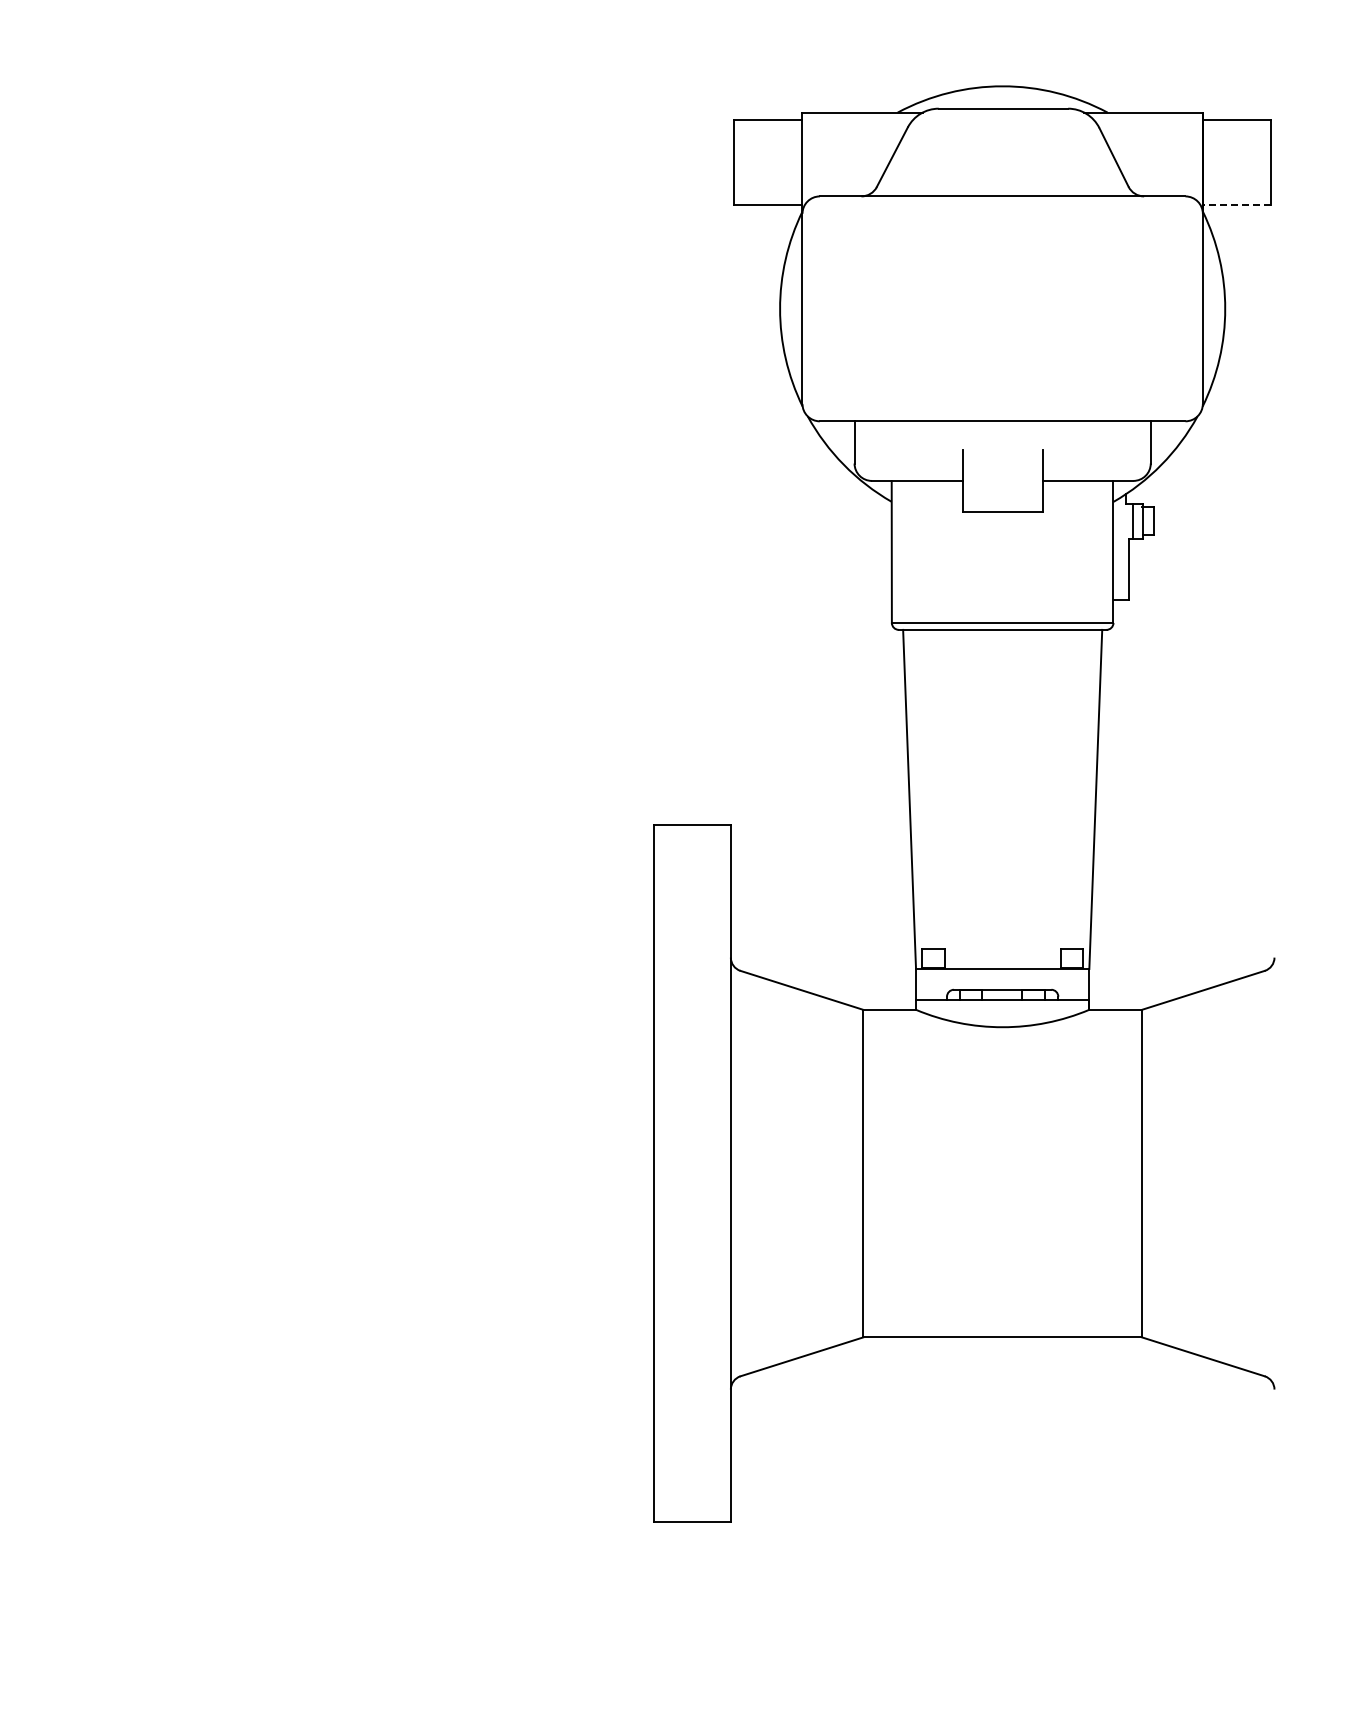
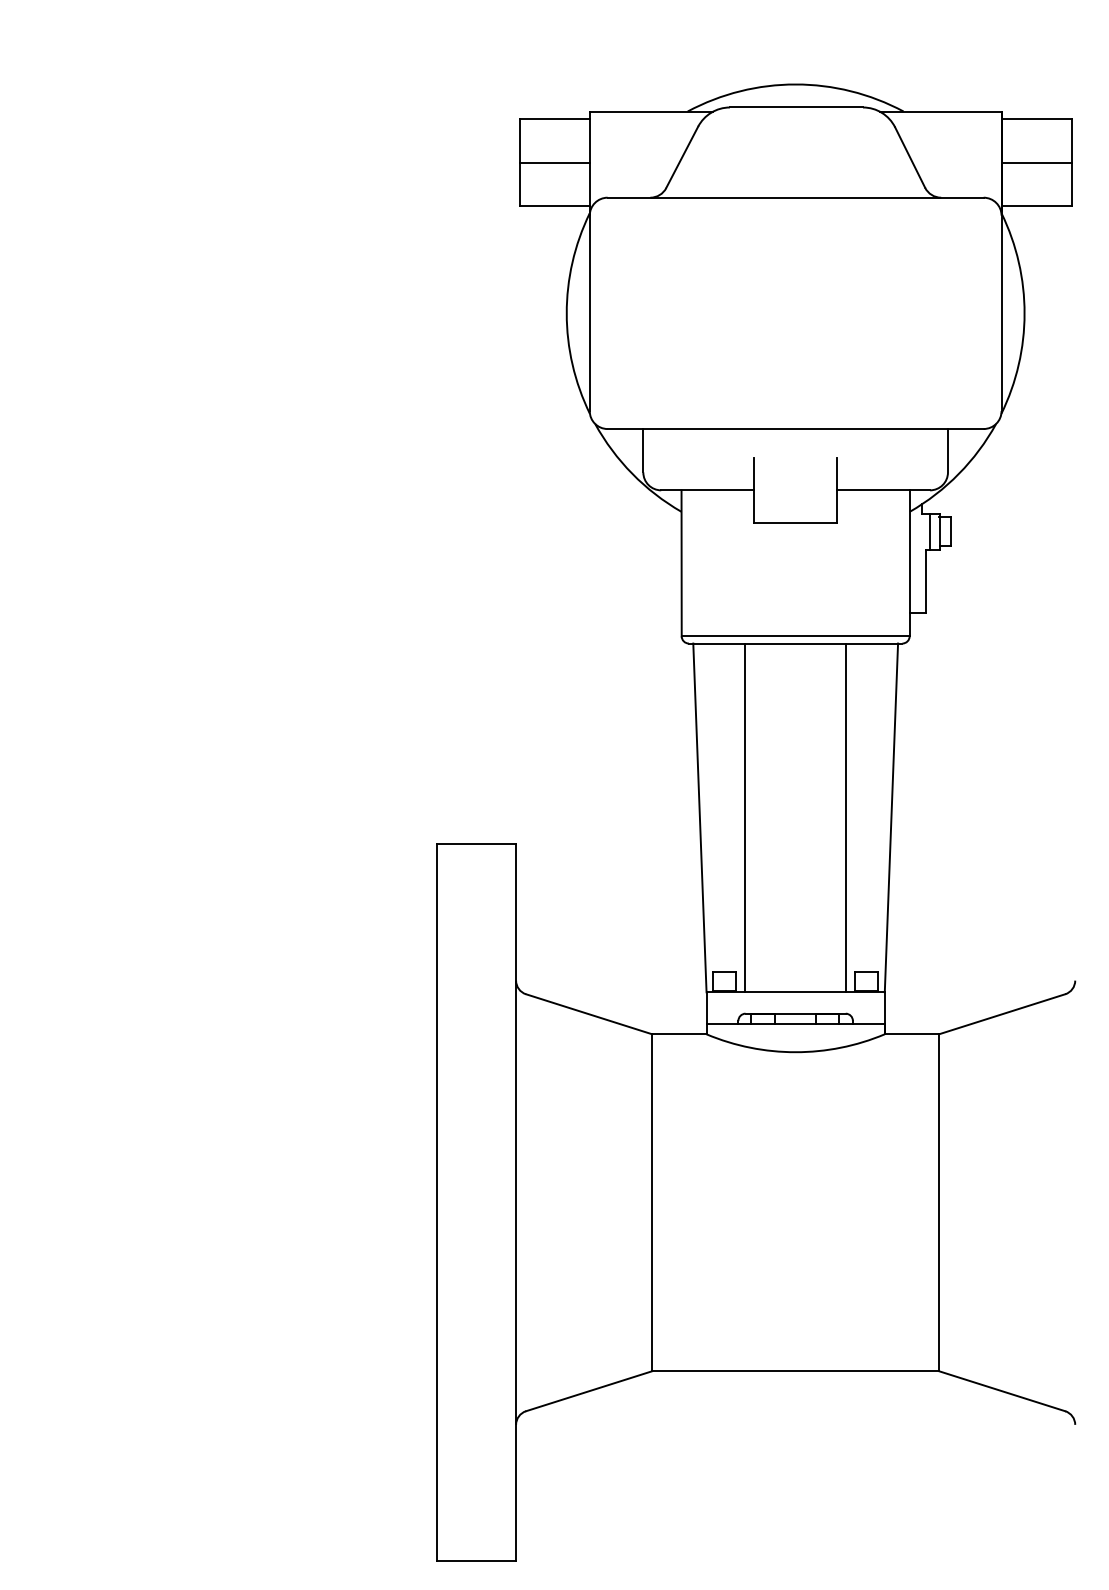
line: (768, 162) -> (554, 162), added
line: (1236, 162) -> (1036, 162), added
line: (1236, 204) -> (1036, 206), dashed -> solid
line: (953, 798) -> (745, 816), added
line: (1052, 798) -> (846, 816), added

